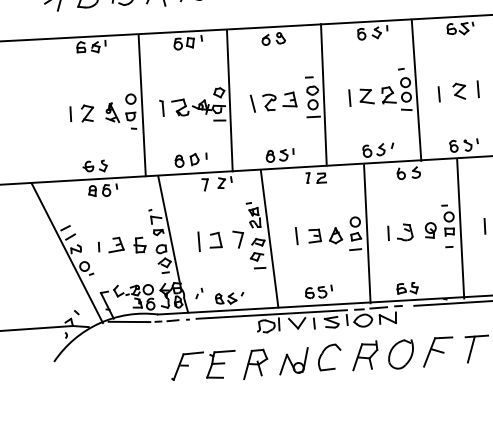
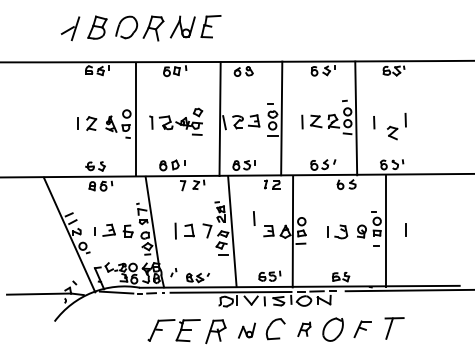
part: (459, 90) -> (392, 132), moved
line: (229, 101) -> (219, 119), moved
line: (366, 233) -> (292, 231), moved
line: (297, 236) -> (254, 218), moved
part: (437, 352) -> (362, 329), size x0.7
part: (365, 356) -> (304, 329), size x0.6
part: (293, 360) -> (246, 330), size x0.7

